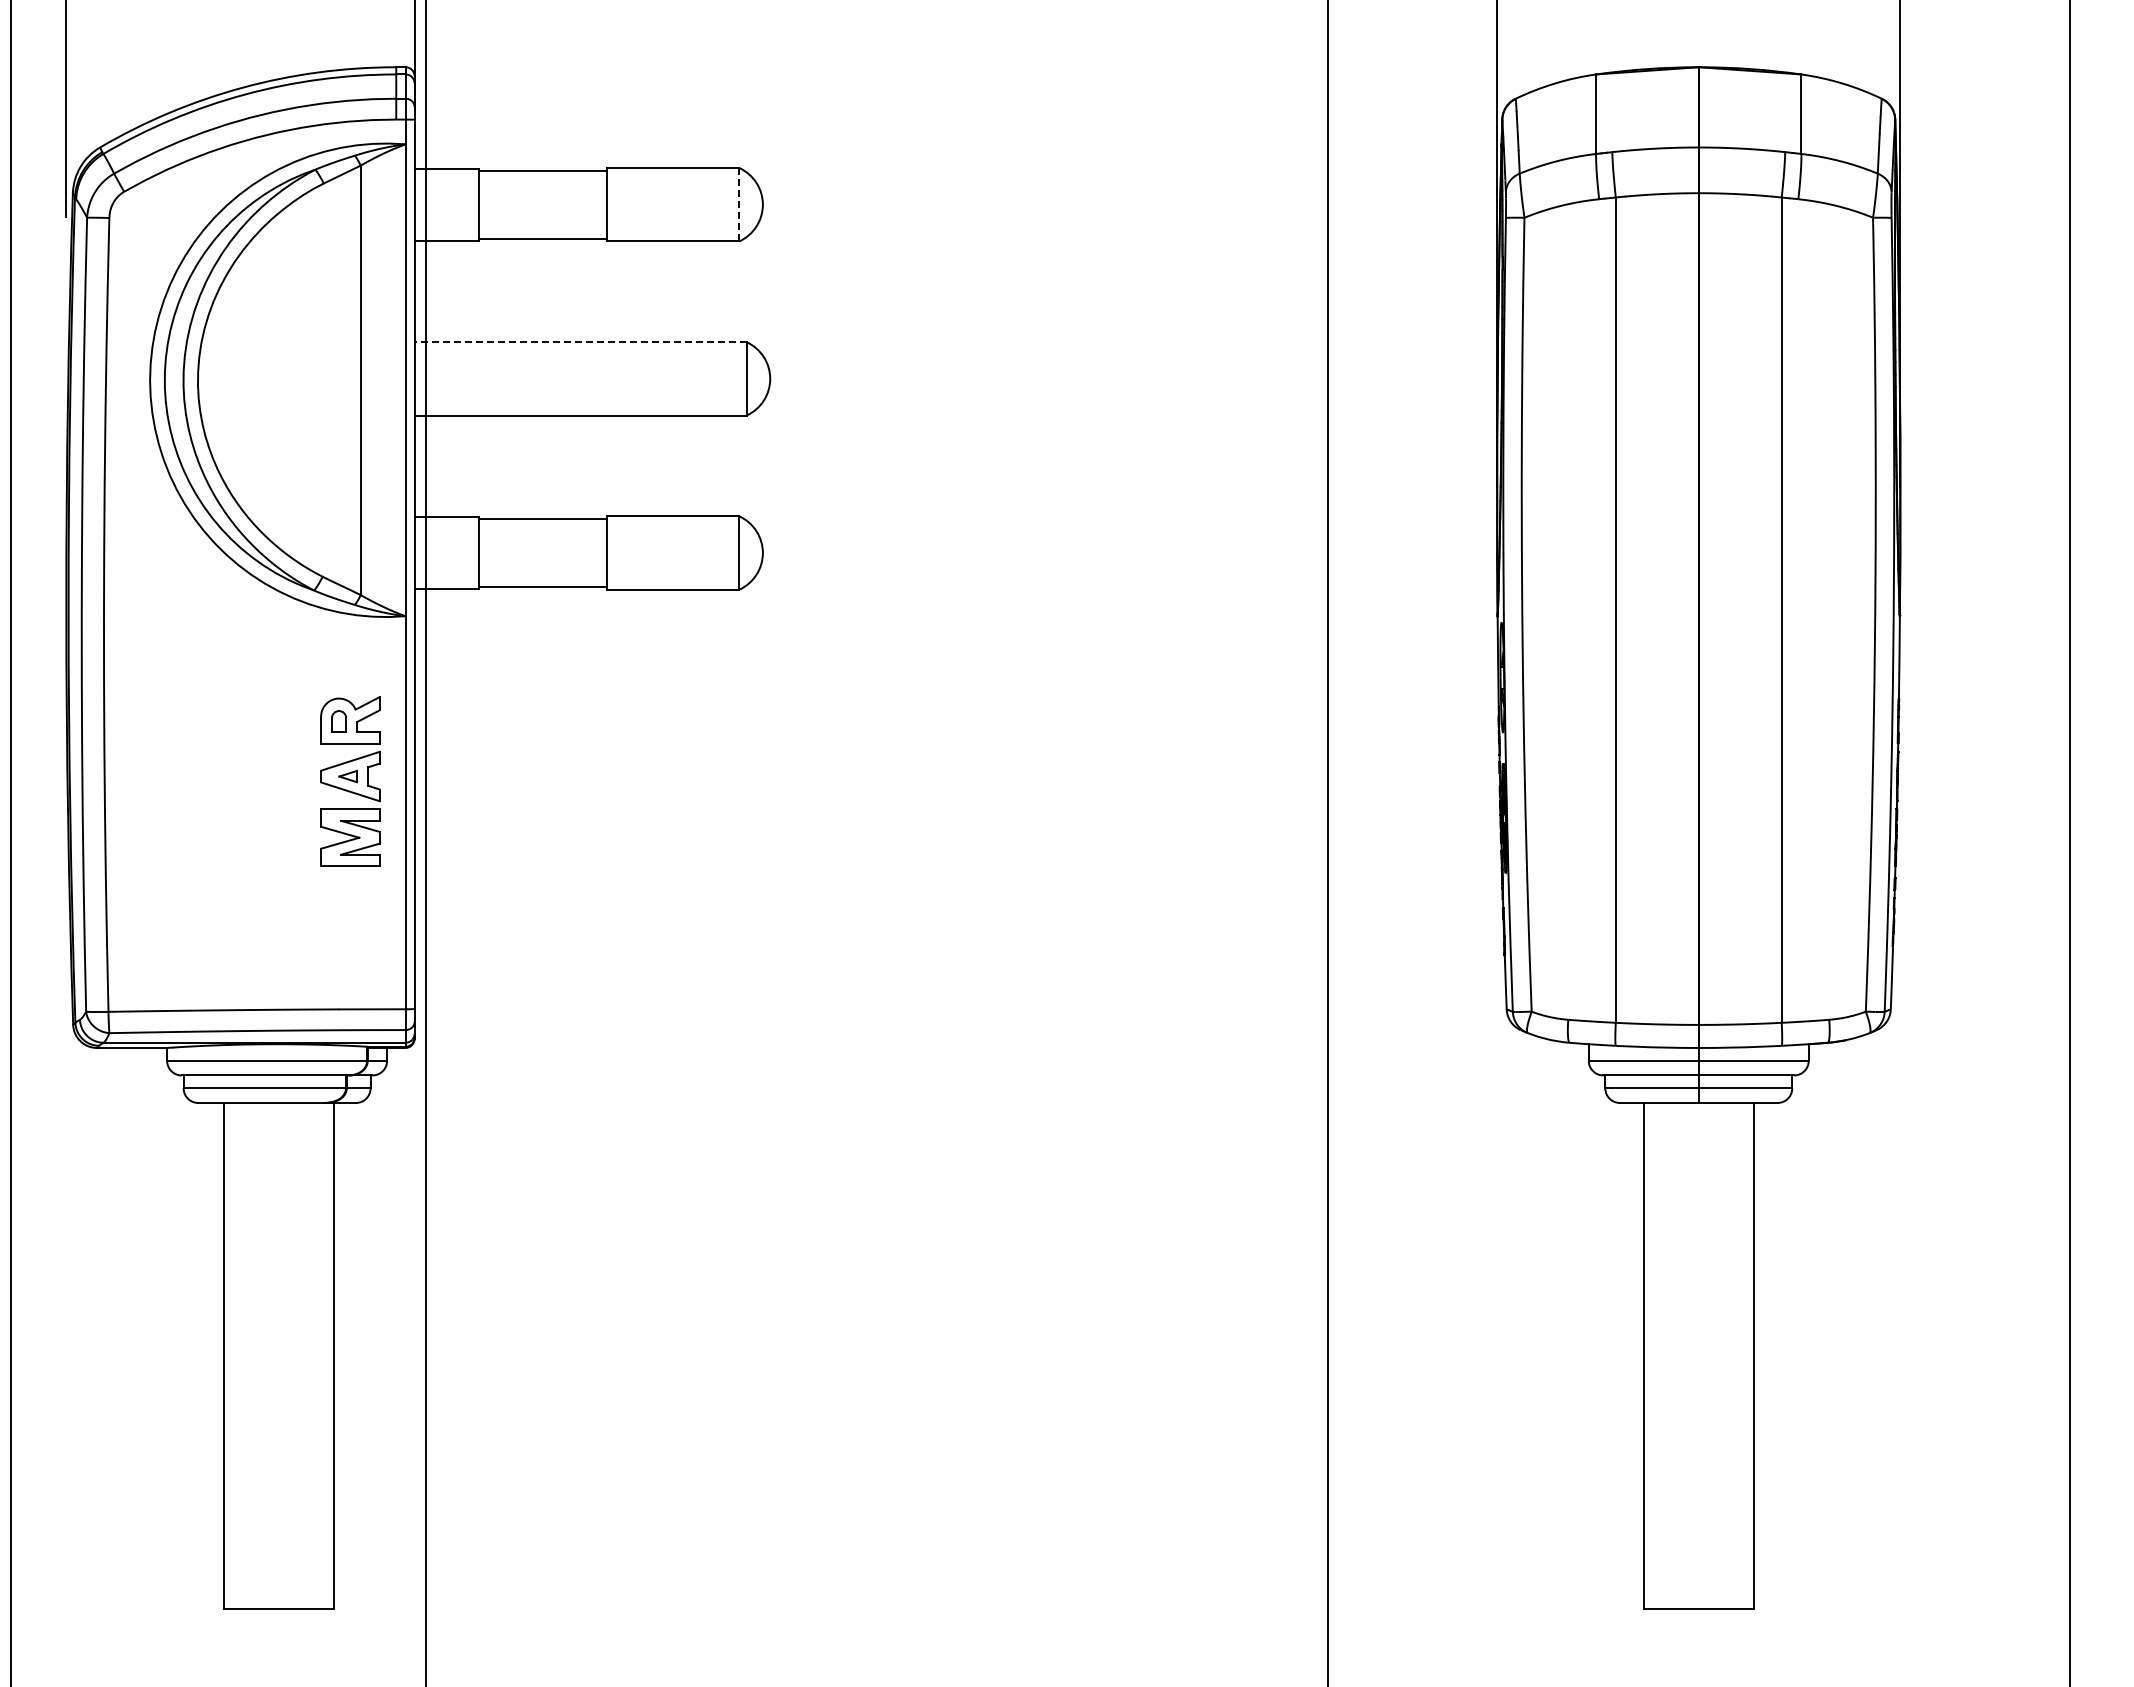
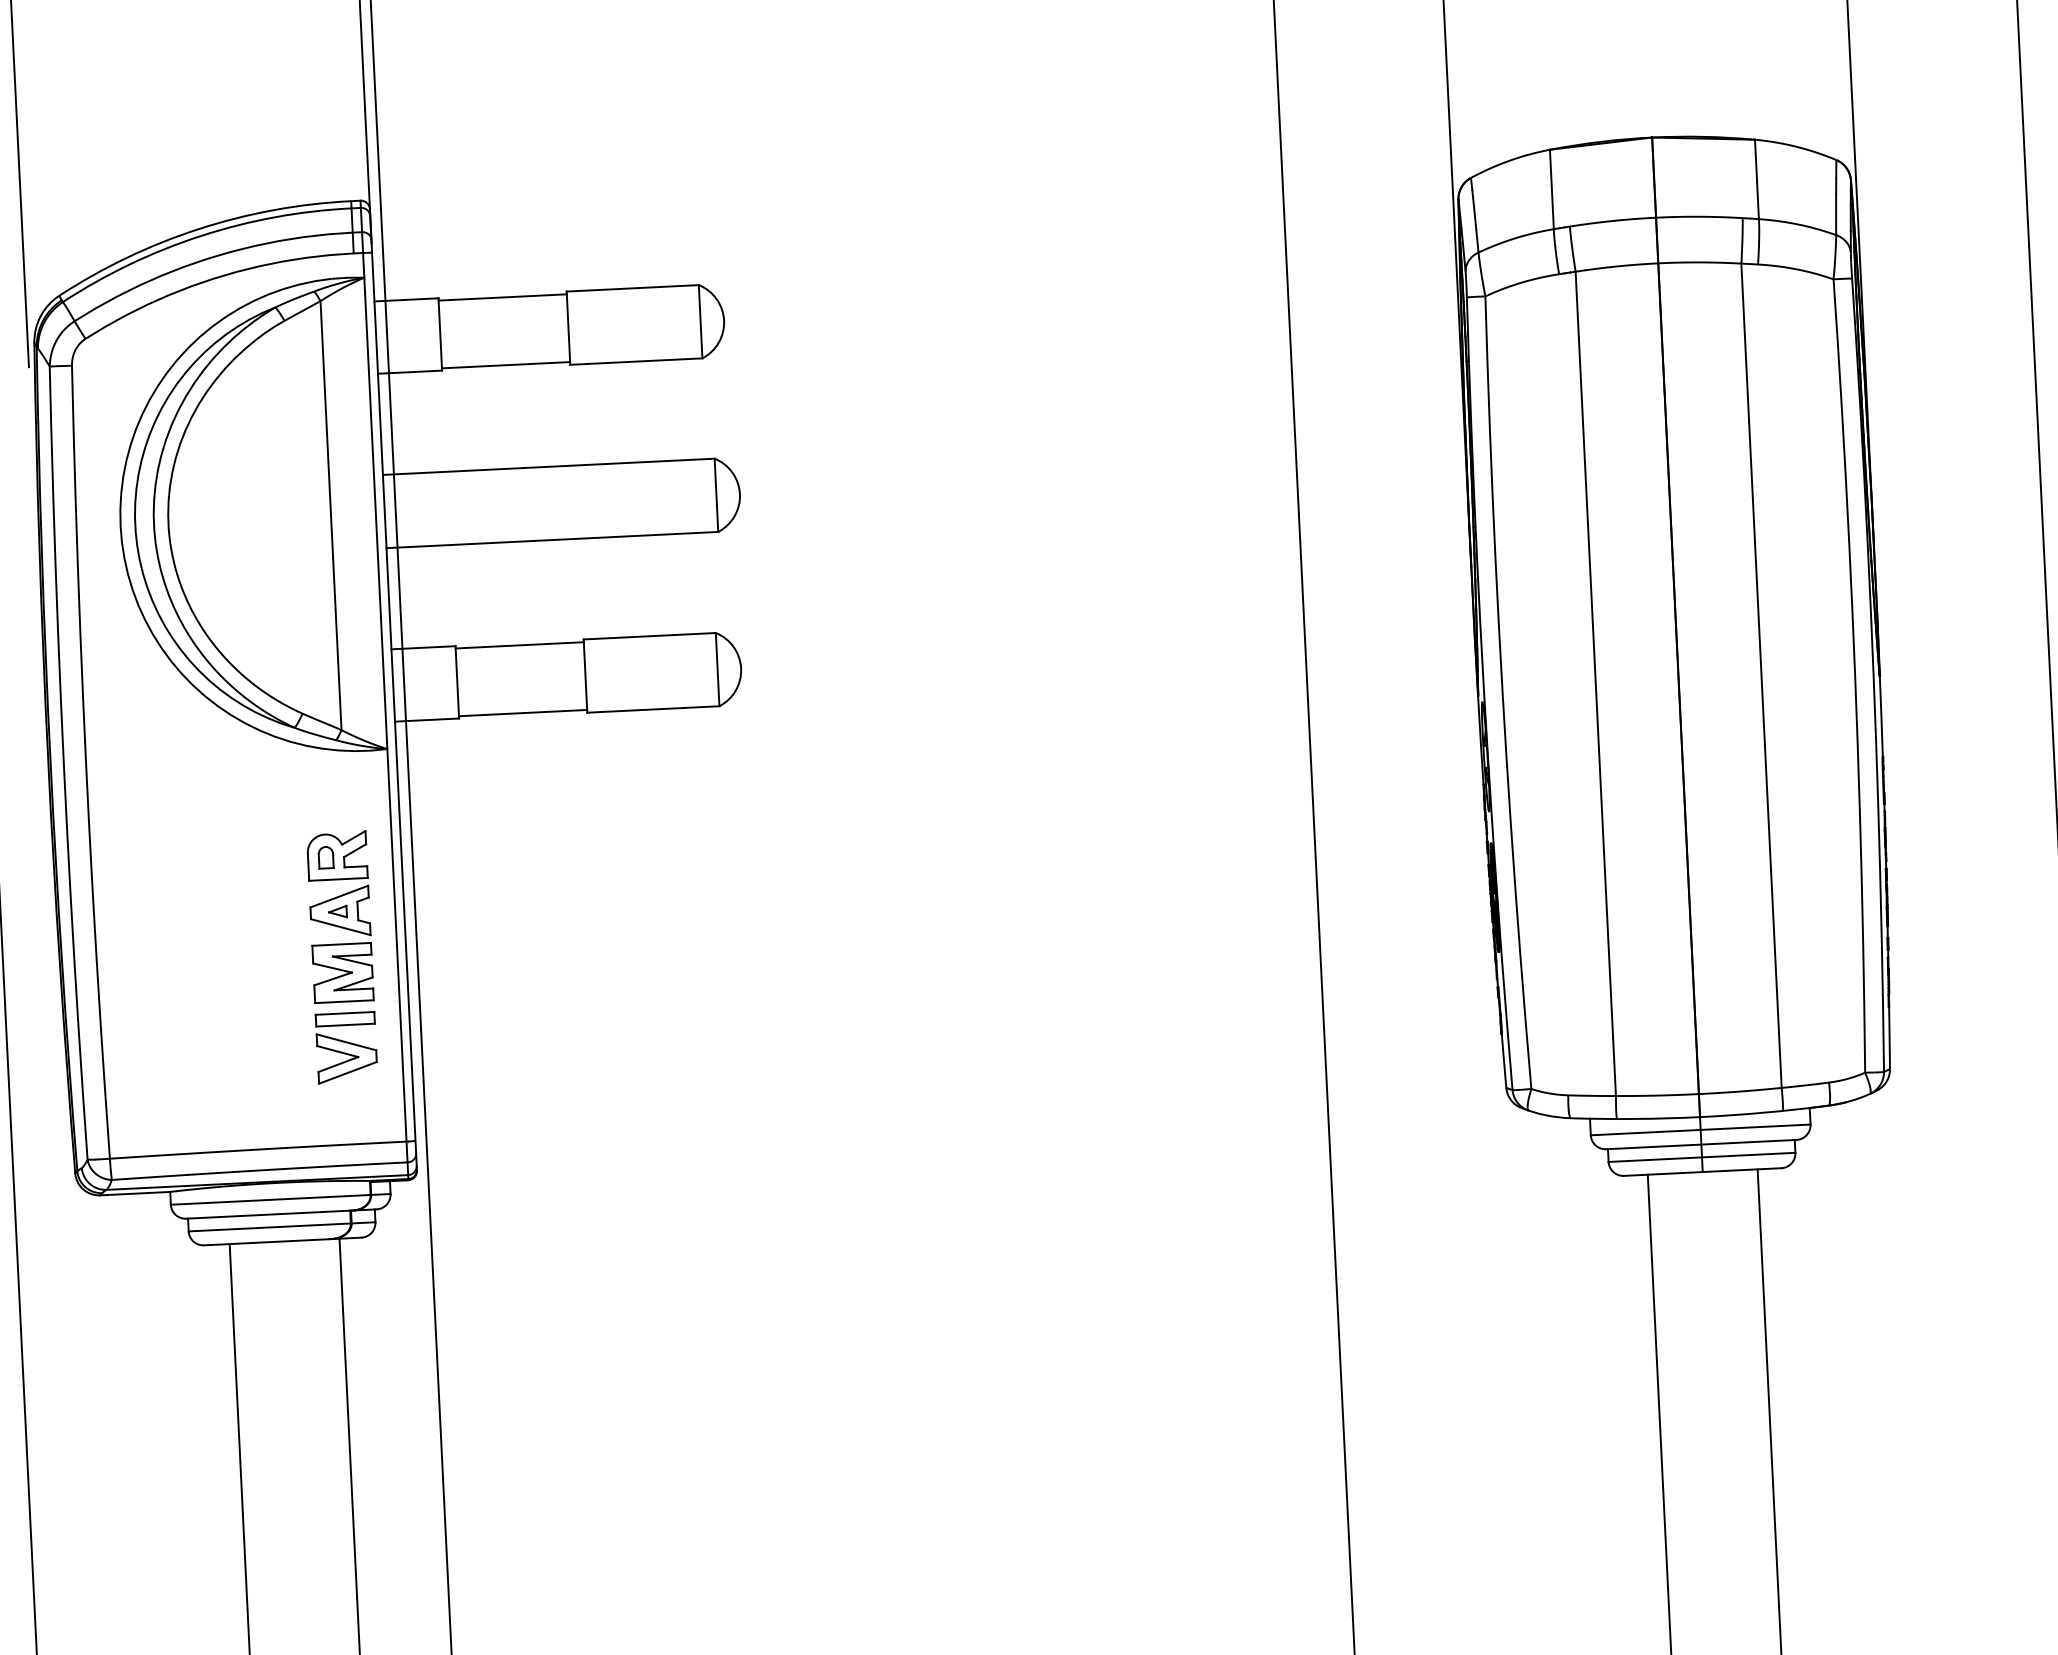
line: (739, 204) -> (700, 321), dashed -> solid
line: (580, 342) -> (548, 467), dashed -> solid
part: (350, 912) -> (346, 1047), added

